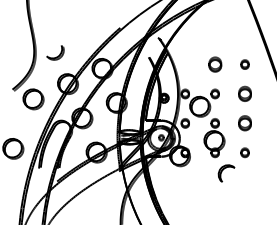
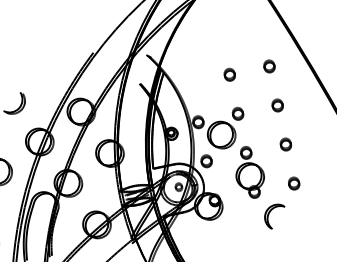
part: (214, 64) -> (228, 74), size x0.62
part: (244, 93) -> (276, 105), size x0.62
part: (244, 123) -> (285, 144), size x0.62

